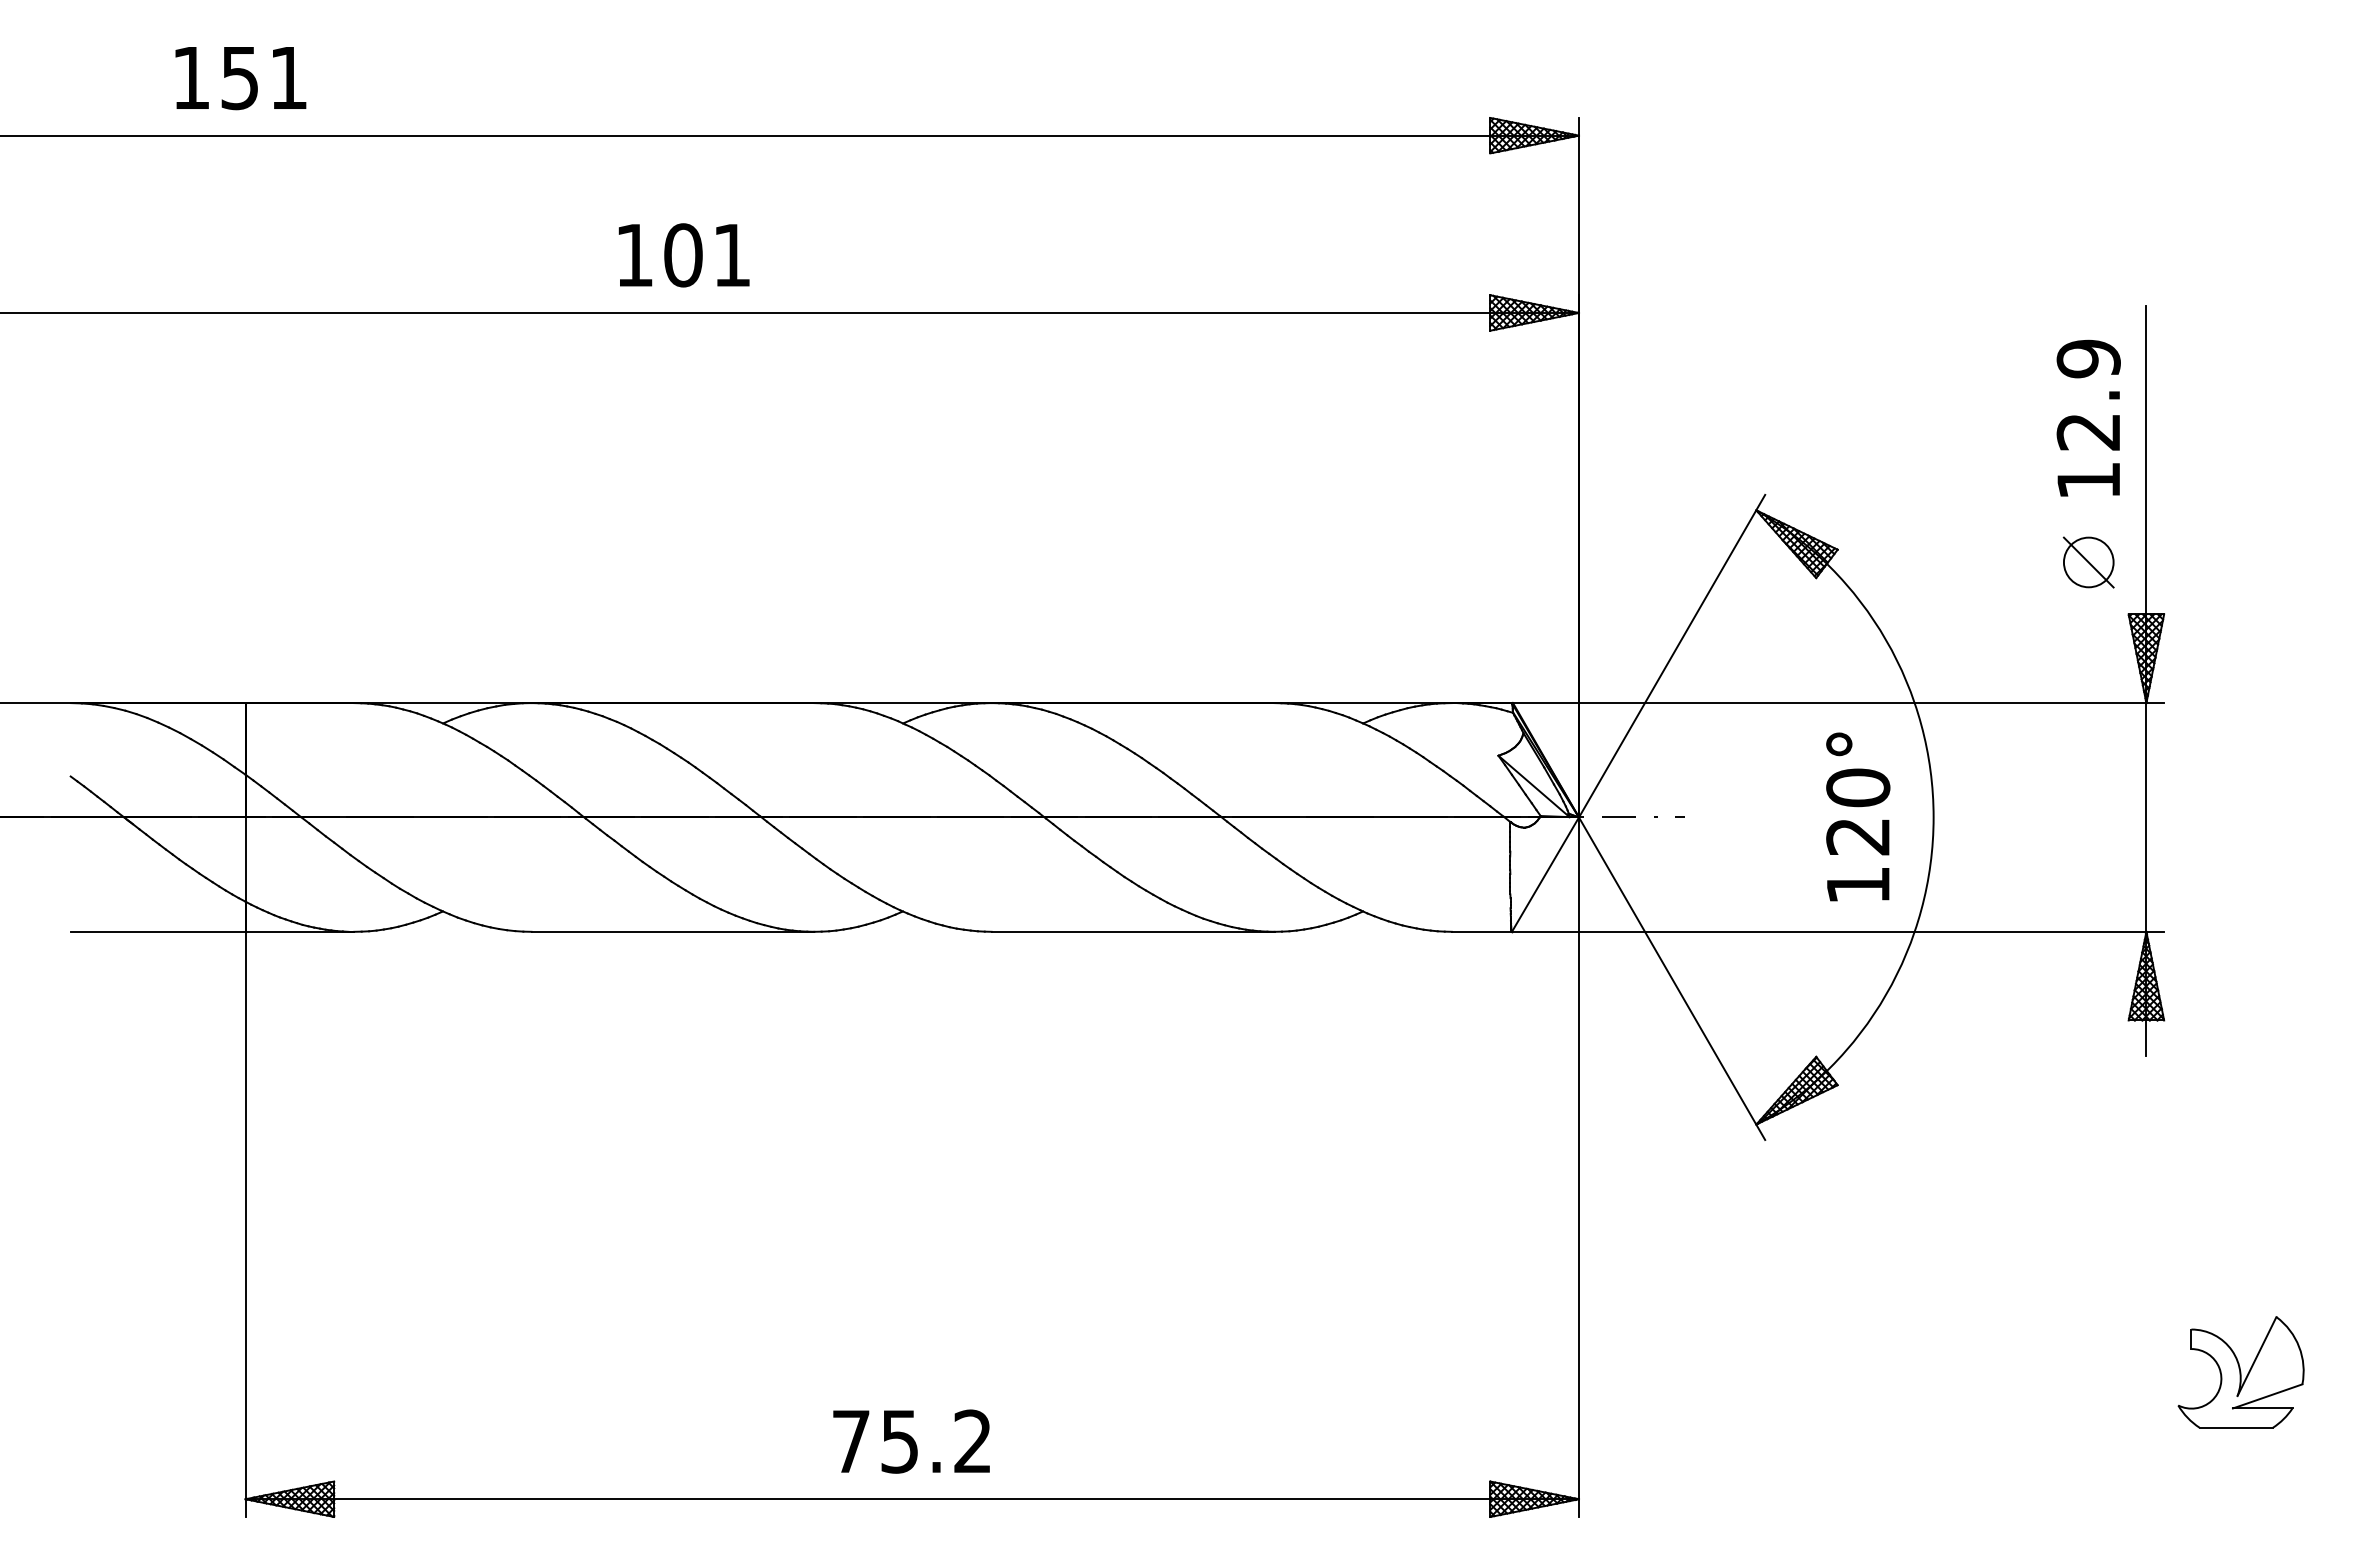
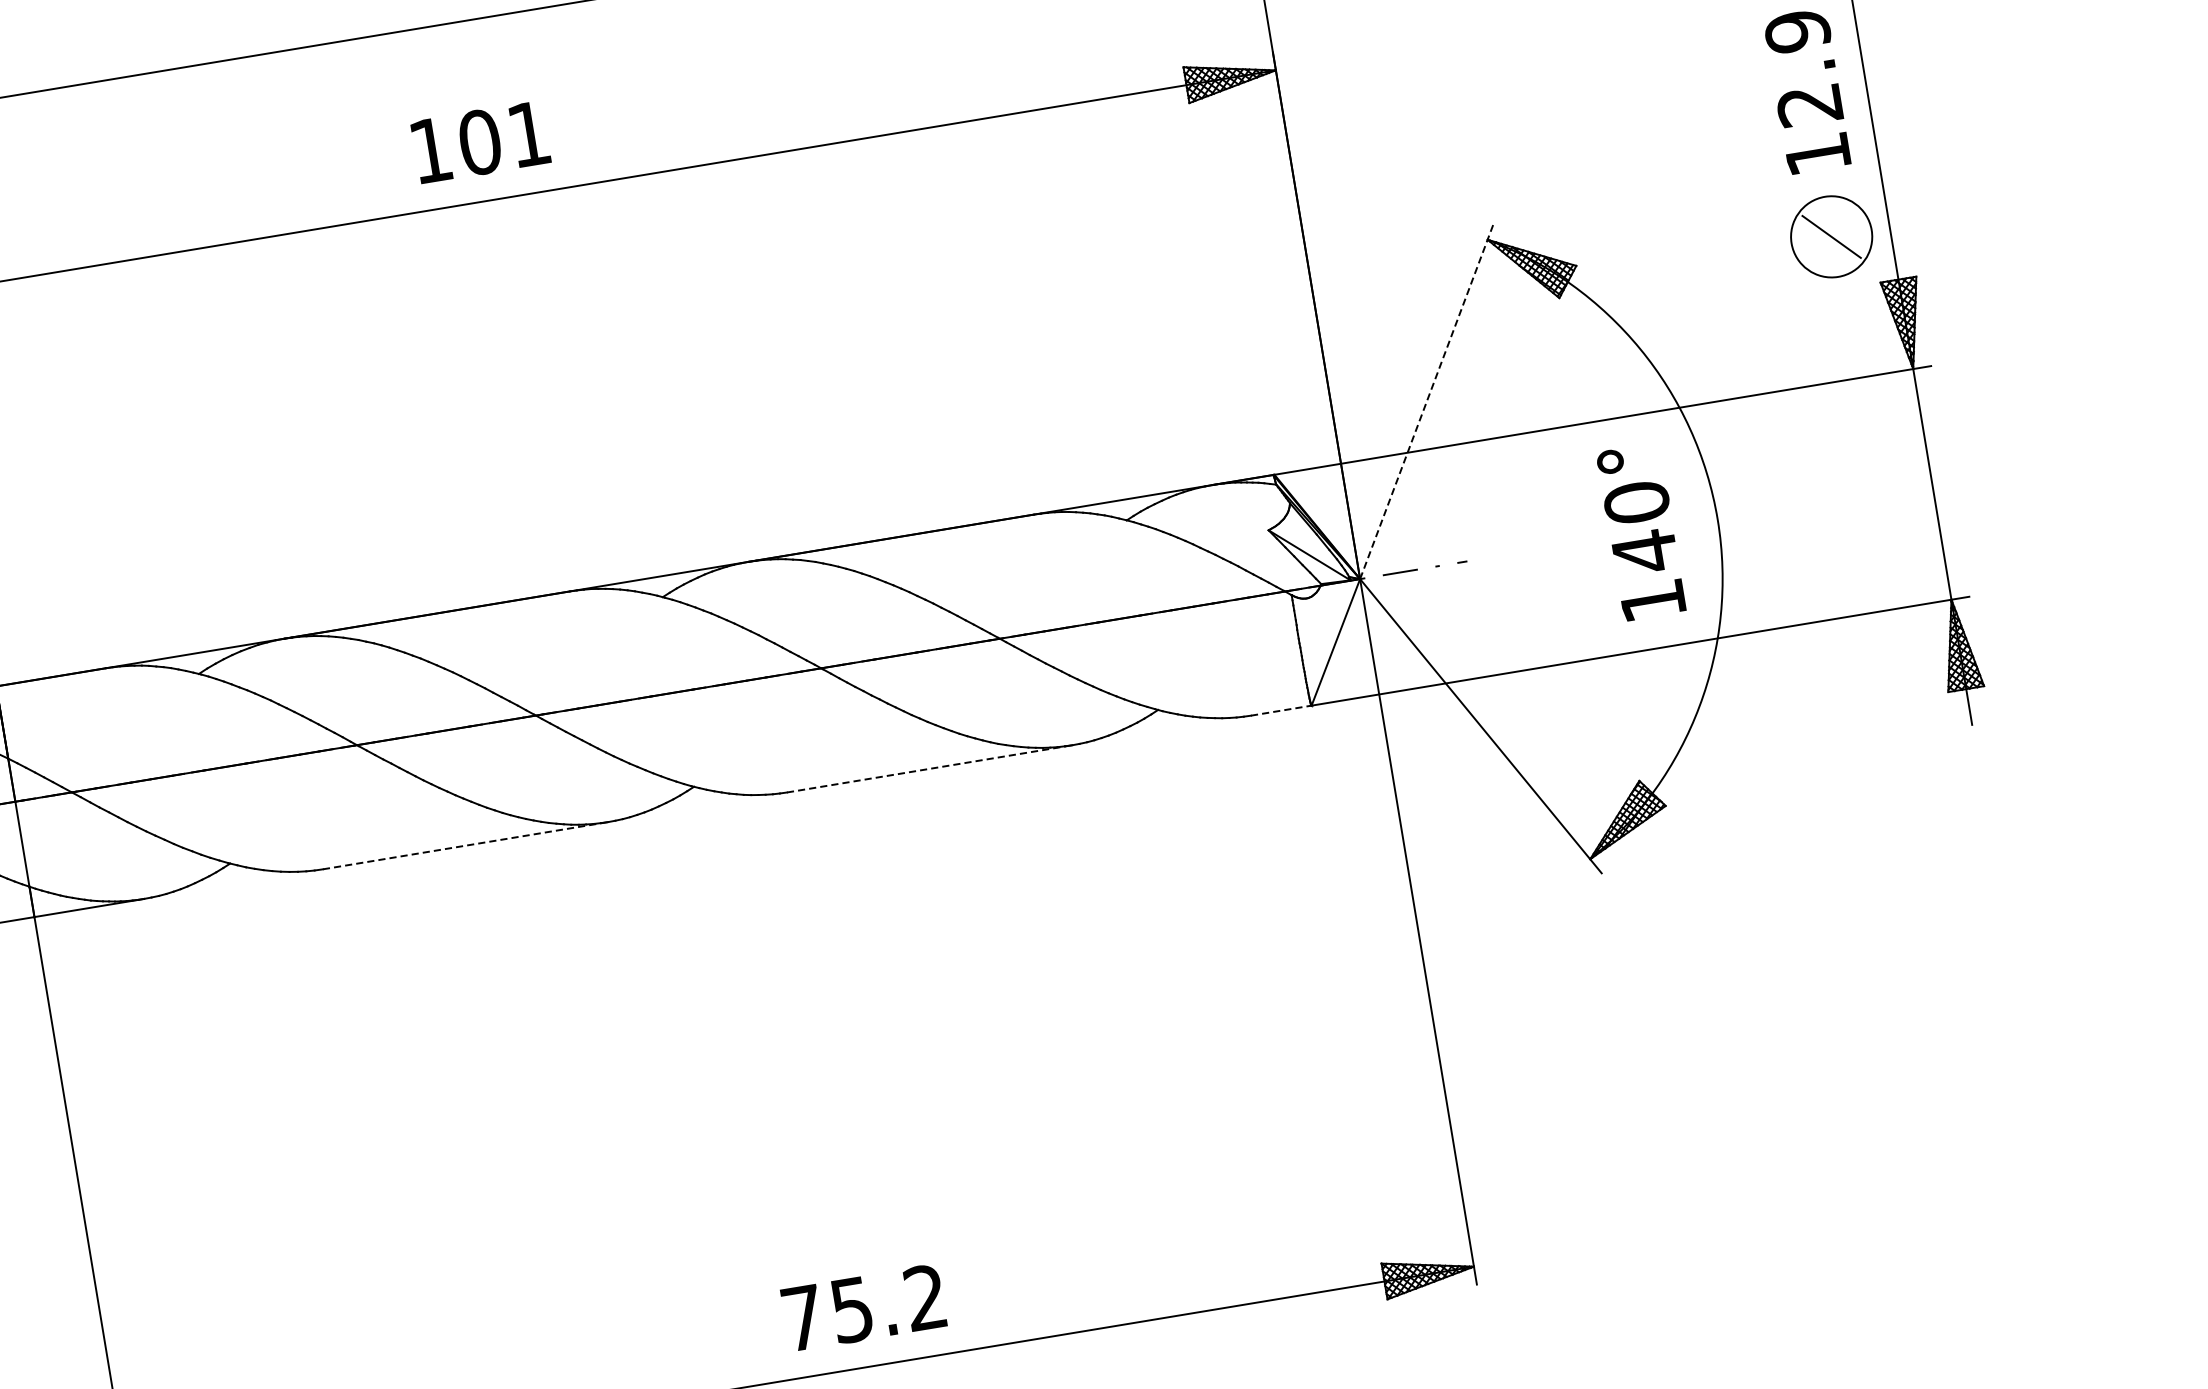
text: (683, 255) -> (480, 142), moved
circle: (2088, 562) -> (1831, 236), size x1.6
line: (1672, 655) -> (1427, 400), solid -> dashed
text: (1857, 836) -> (1644, 551), 120° -> 140°
line: (673, 931) -> (465, 845), solid -> dashed
line: (1133, 931) -> (929, 768), solid -> dashed
line: (1482, 931) -> (1281, 710), solid -> dashed
part: (2240, 1372) -> (2119, 1028), removed
text: (911, 1441) -> (863, 1307), moved

